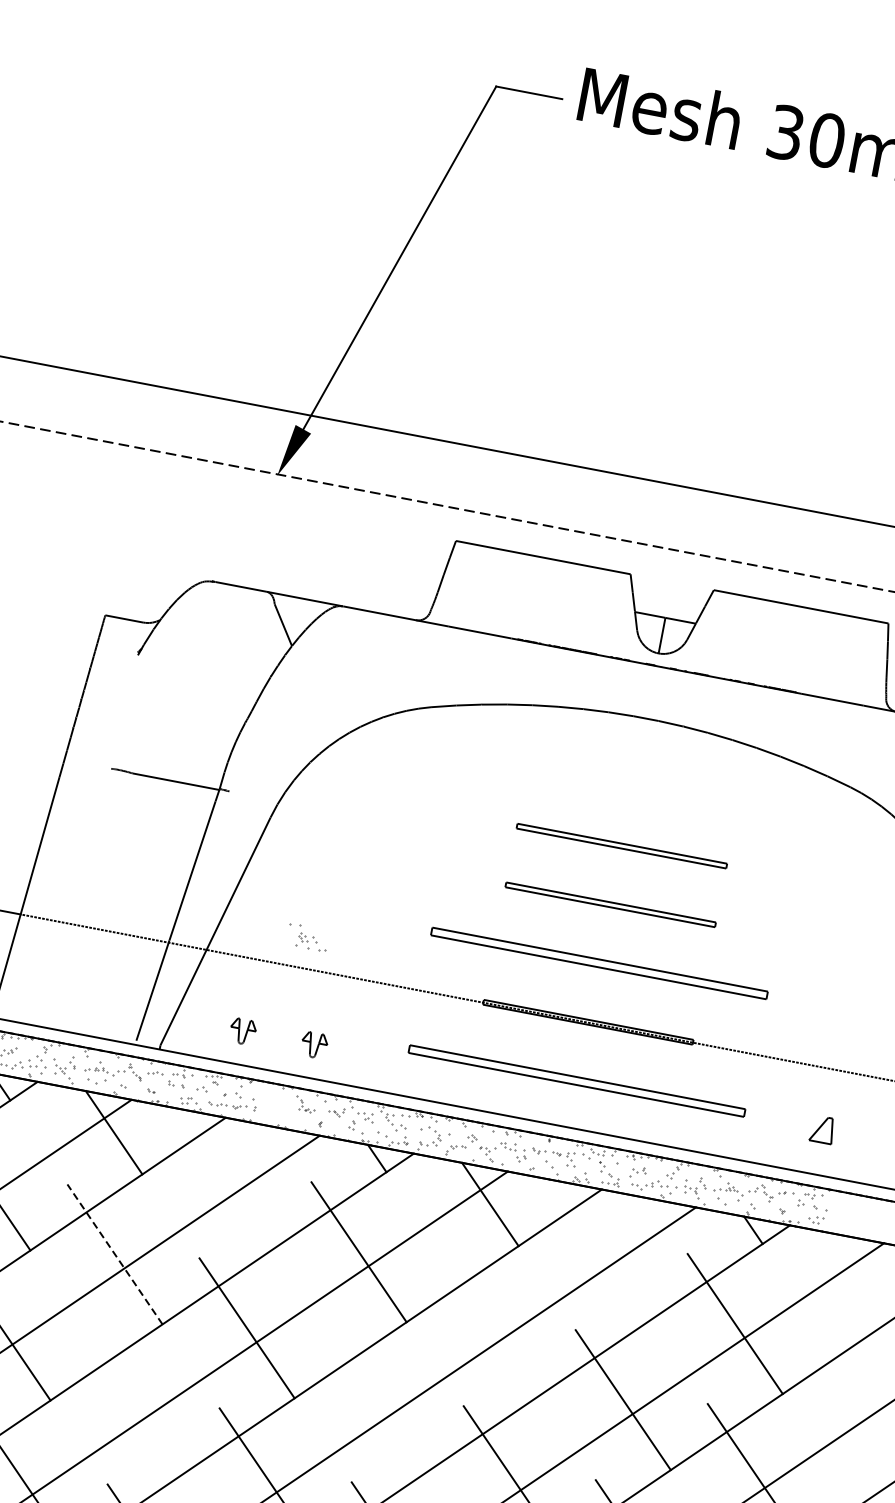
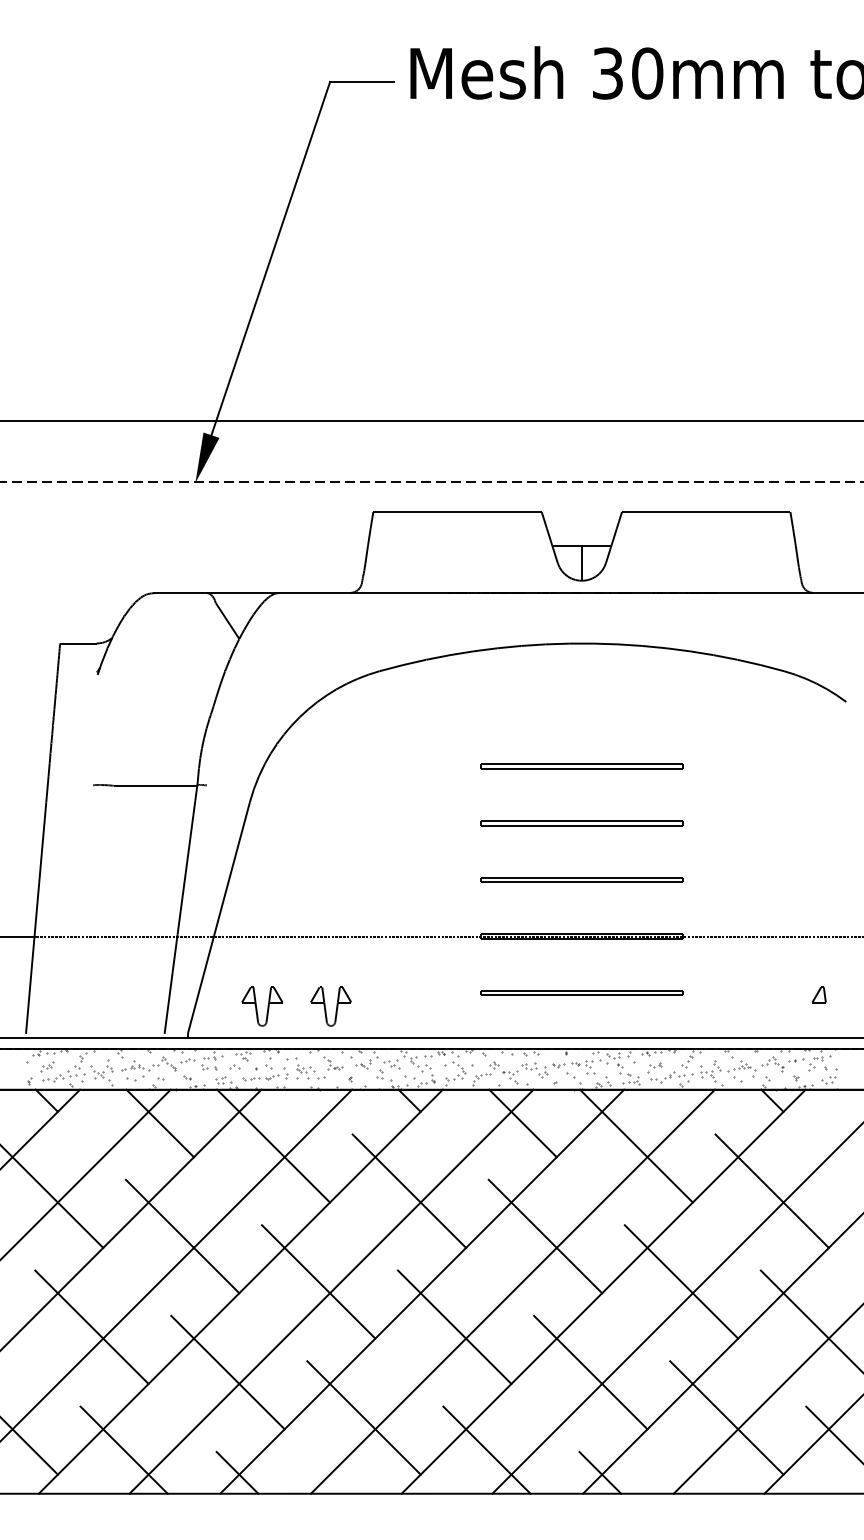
part: (307, 937) -> (305, 1068), moved
part: (599, 963) -> (581, 879), size x0.62
part: (242, 1031) -> (261, 1006), size x1.67
part: (313, 1045) -> (330, 1006), size x1.67
part: (576, 1080) -> (581, 992), size x0.62
part: (823, 1129) -> (819, 994), size x0.62
line: (227, 1177) -> (273, 1145), added
line: (603, 1249) -> (636, 1145), added
line: (114, 1254) -> (182, 1236), dashed -> solid
line: (491, 1326) -> (545, 1236), added
line: (379, 1401) -> (454, 1326), added
line: (134, 1404) -> (227, 1372), added

